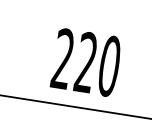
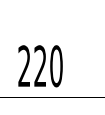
text: (86, 63) -> (40, 66), moved

